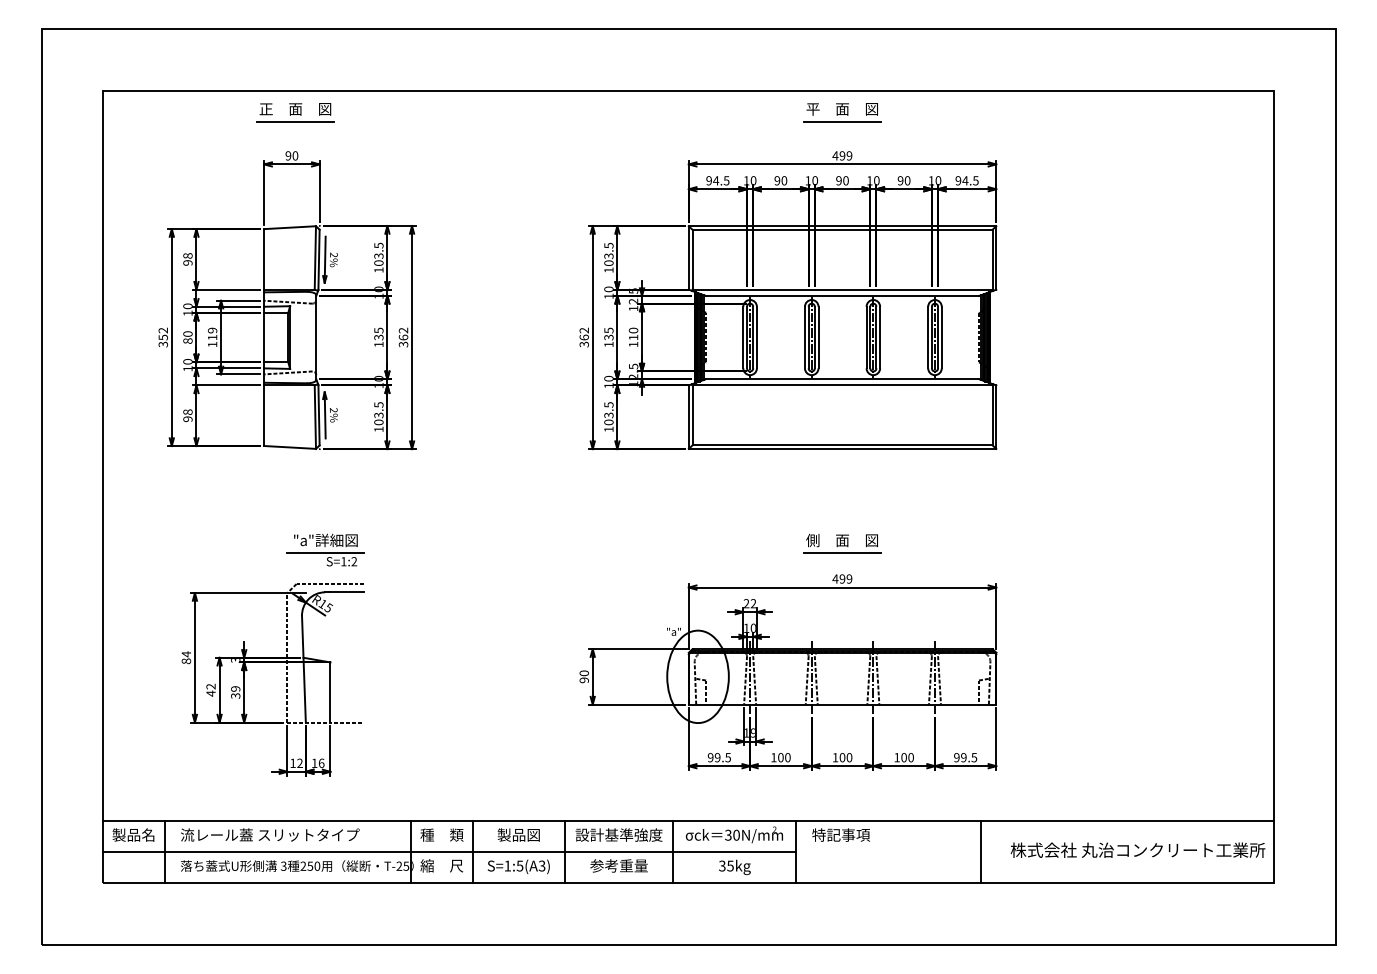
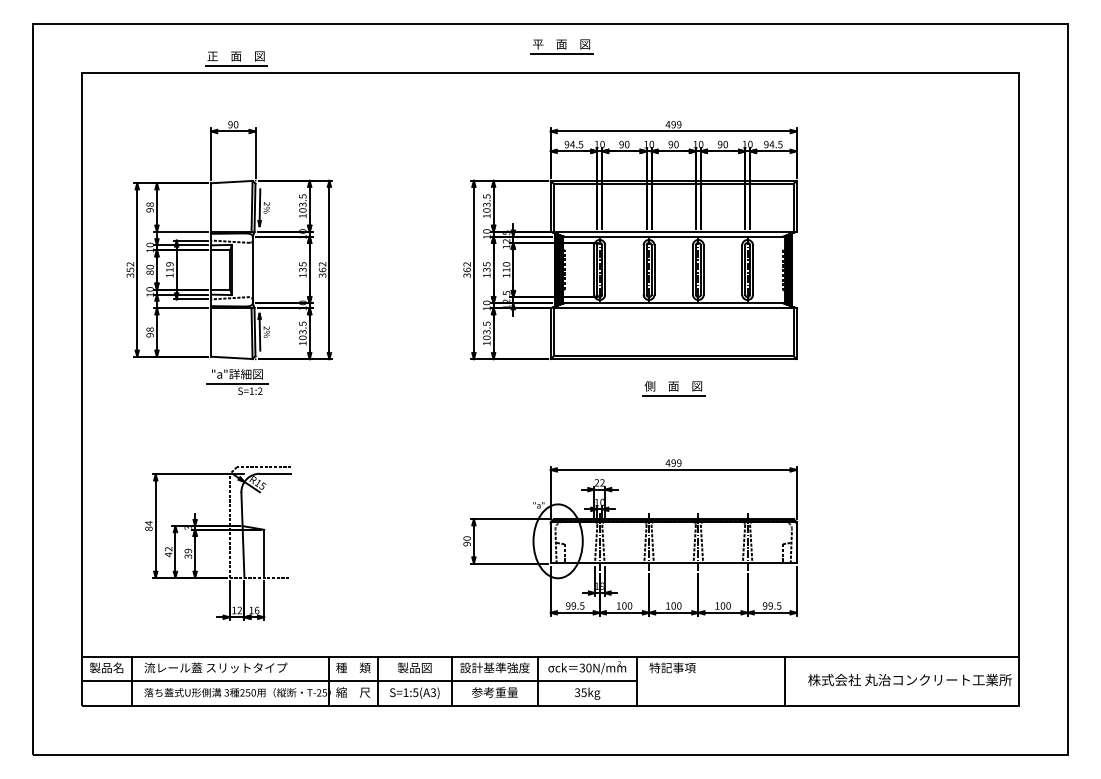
part: (295, 111) -> (236, 58), moved
part: (842, 111) -> (561, 46), moved
part: (842, 543) -> (673, 388), moved
part: (325, 549) -> (237, 381), moved

